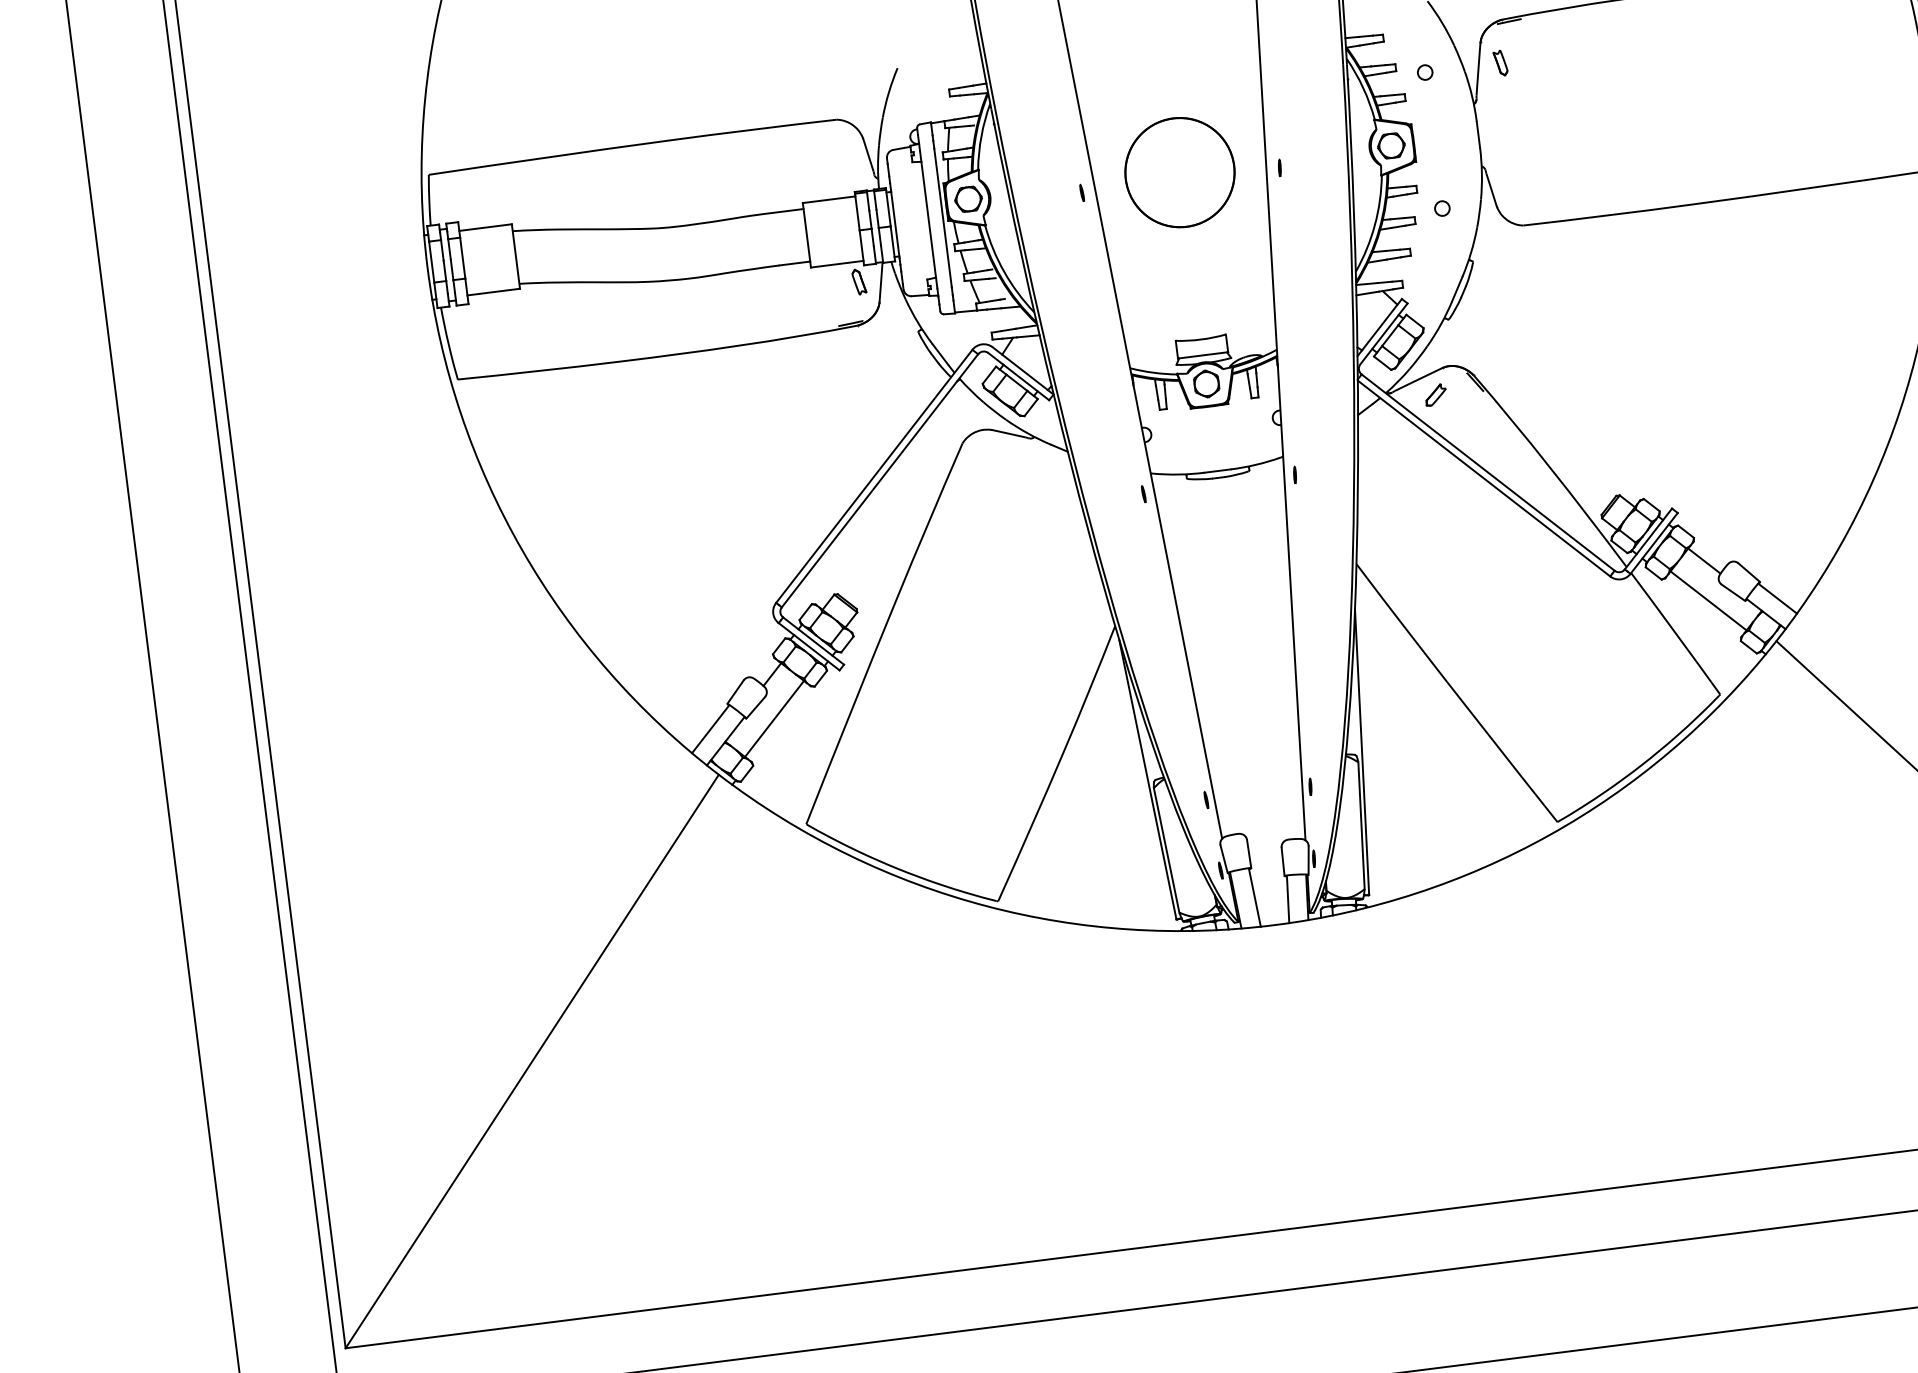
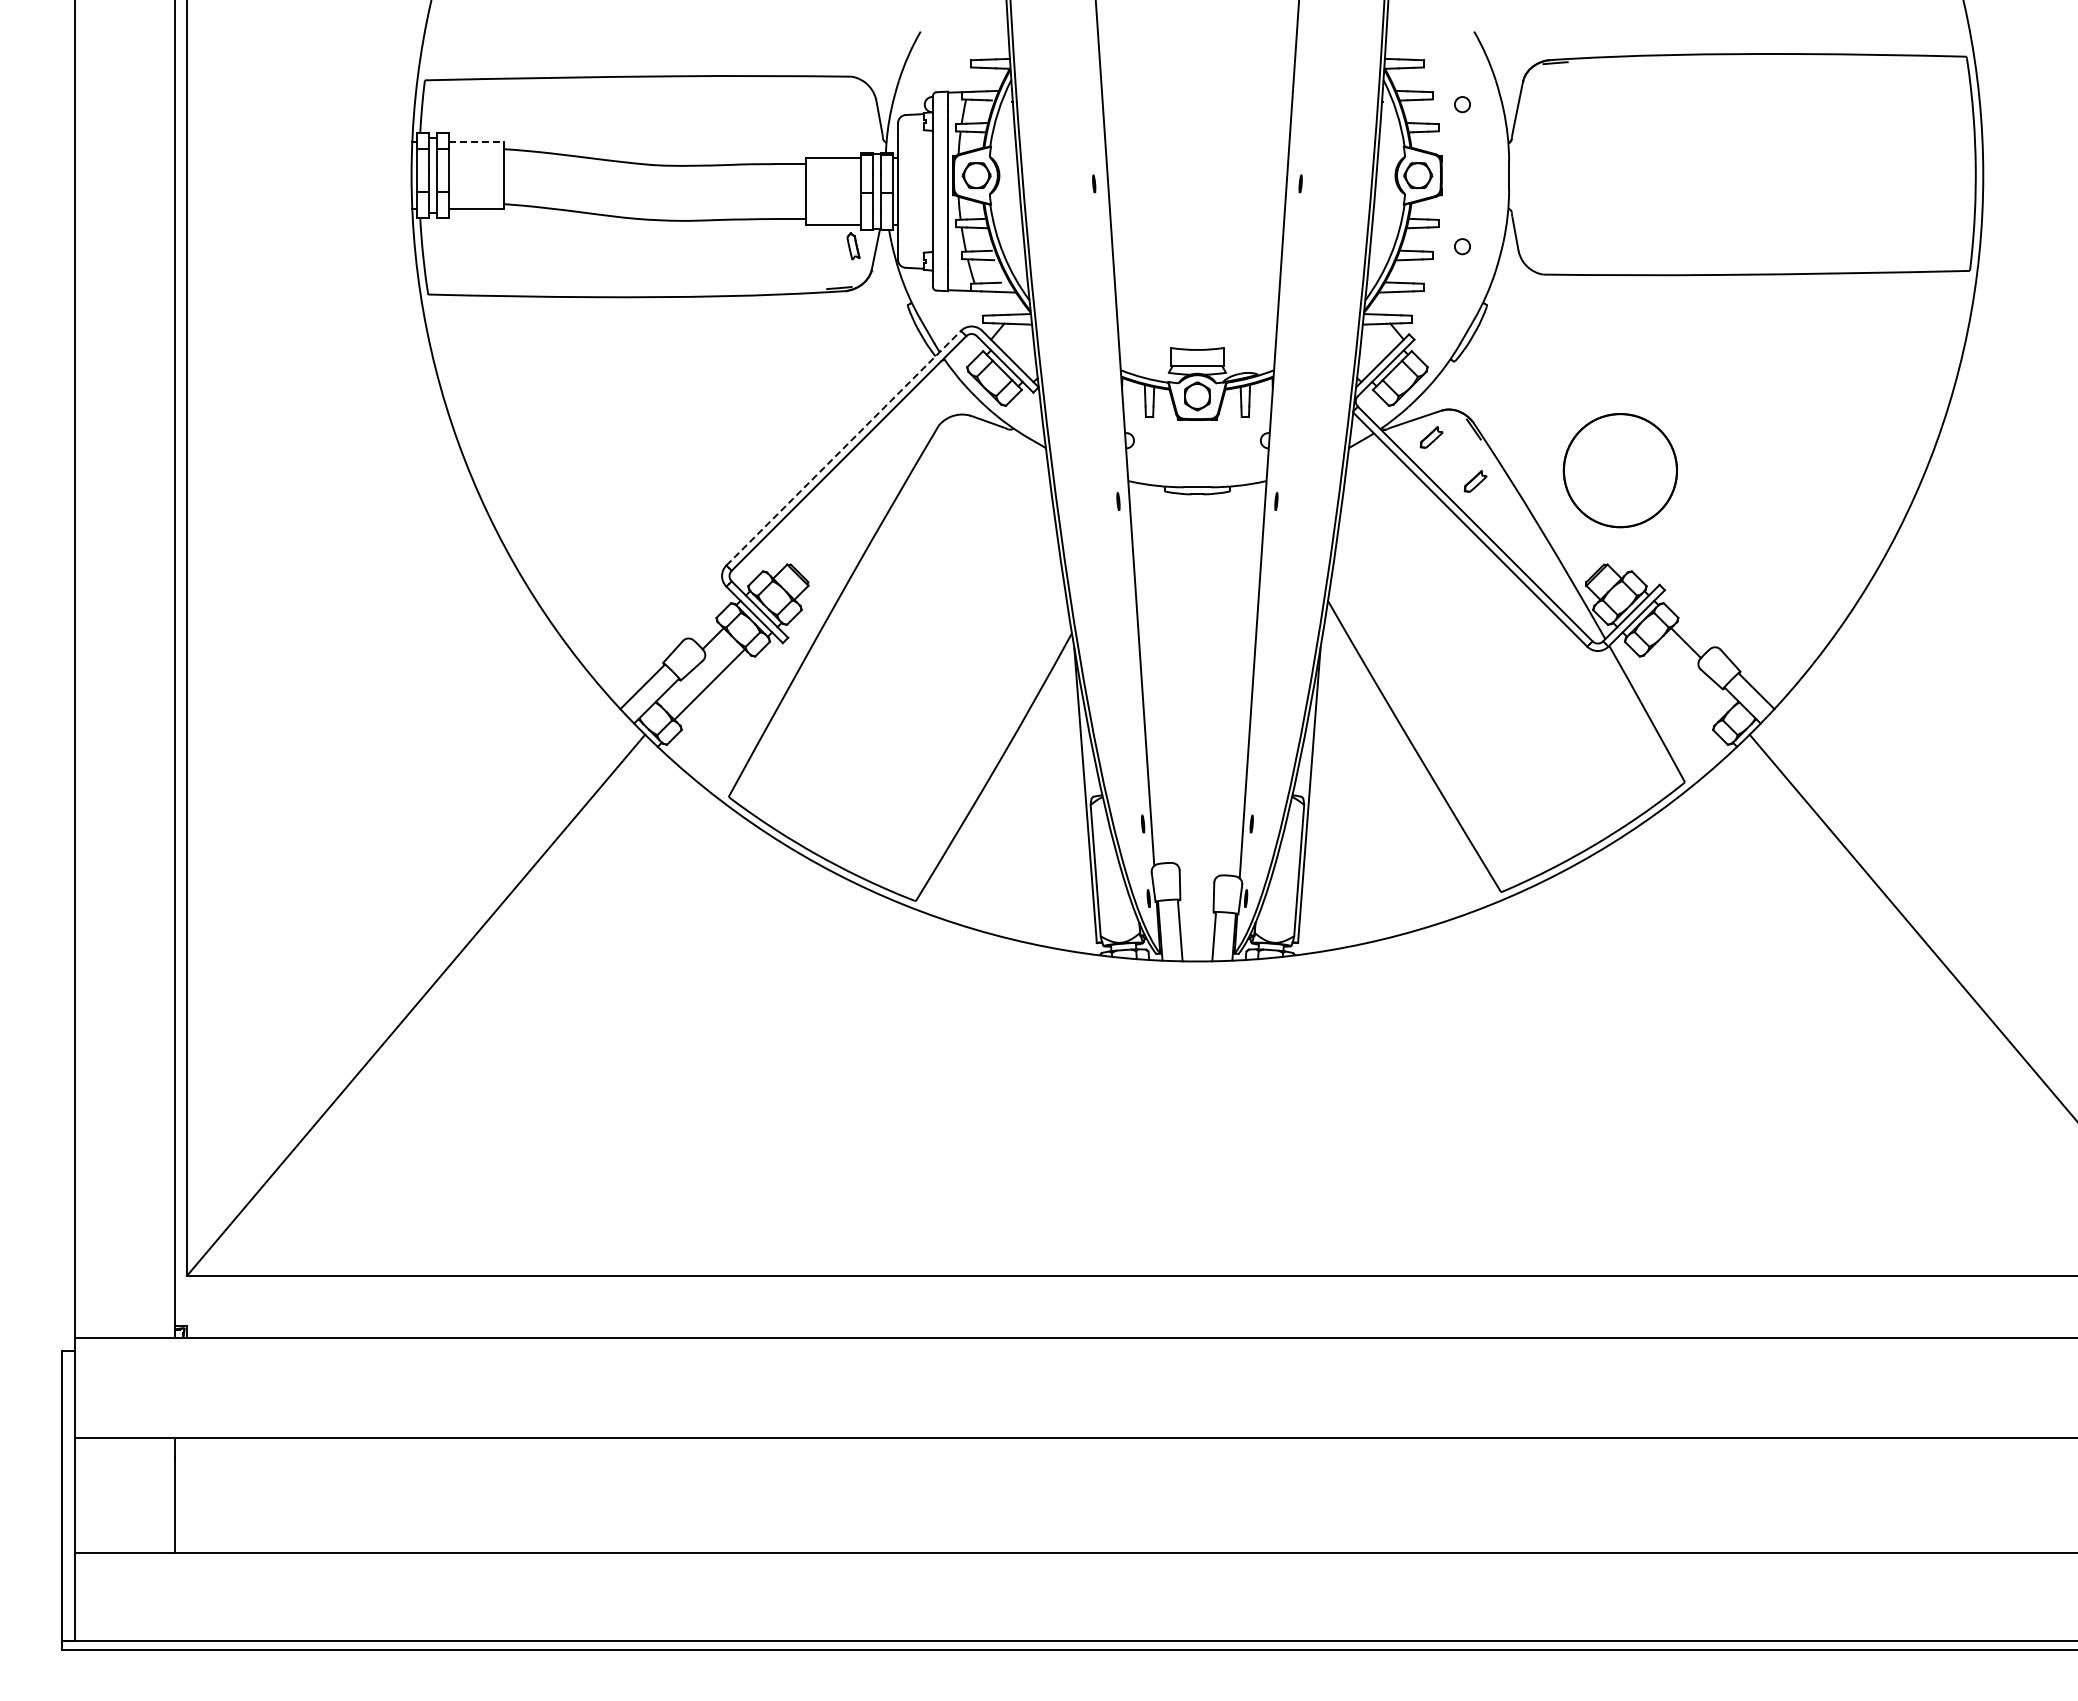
part: (1500, 62) -> (1541, 104), removed
circle: (1179, 172) -> (1619, 470), moved
line: (485, 227) -> (476, 141), solid -> dashed
part: (1483, 431) -> (1475, 481), added
line: (874, 476) -> (843, 448), solid -> dashed
line: (1707, 600) -> (1684, 684), removed

